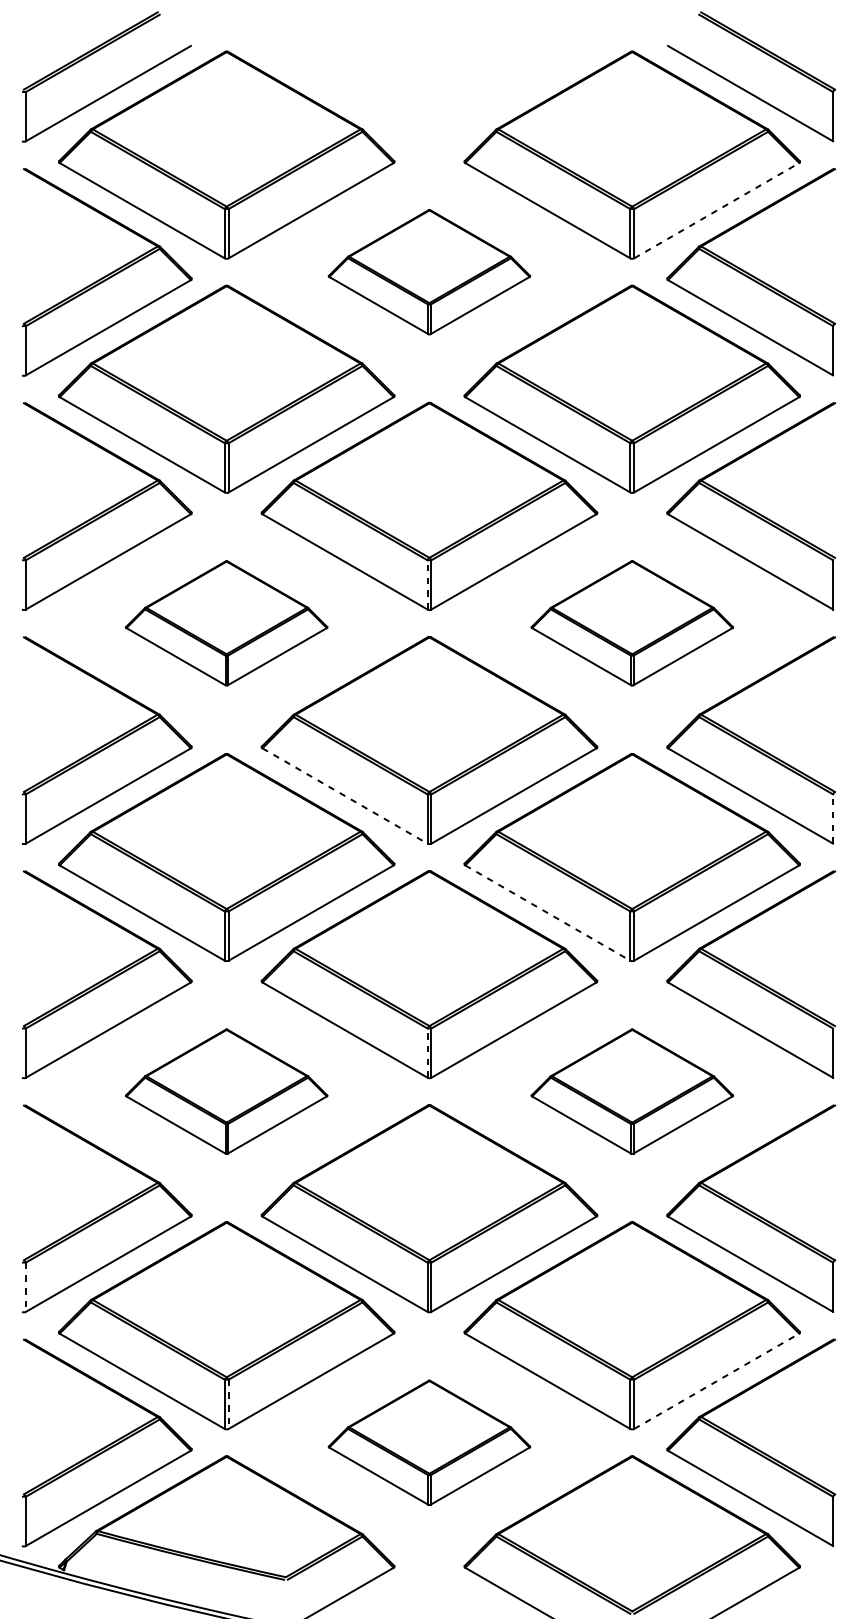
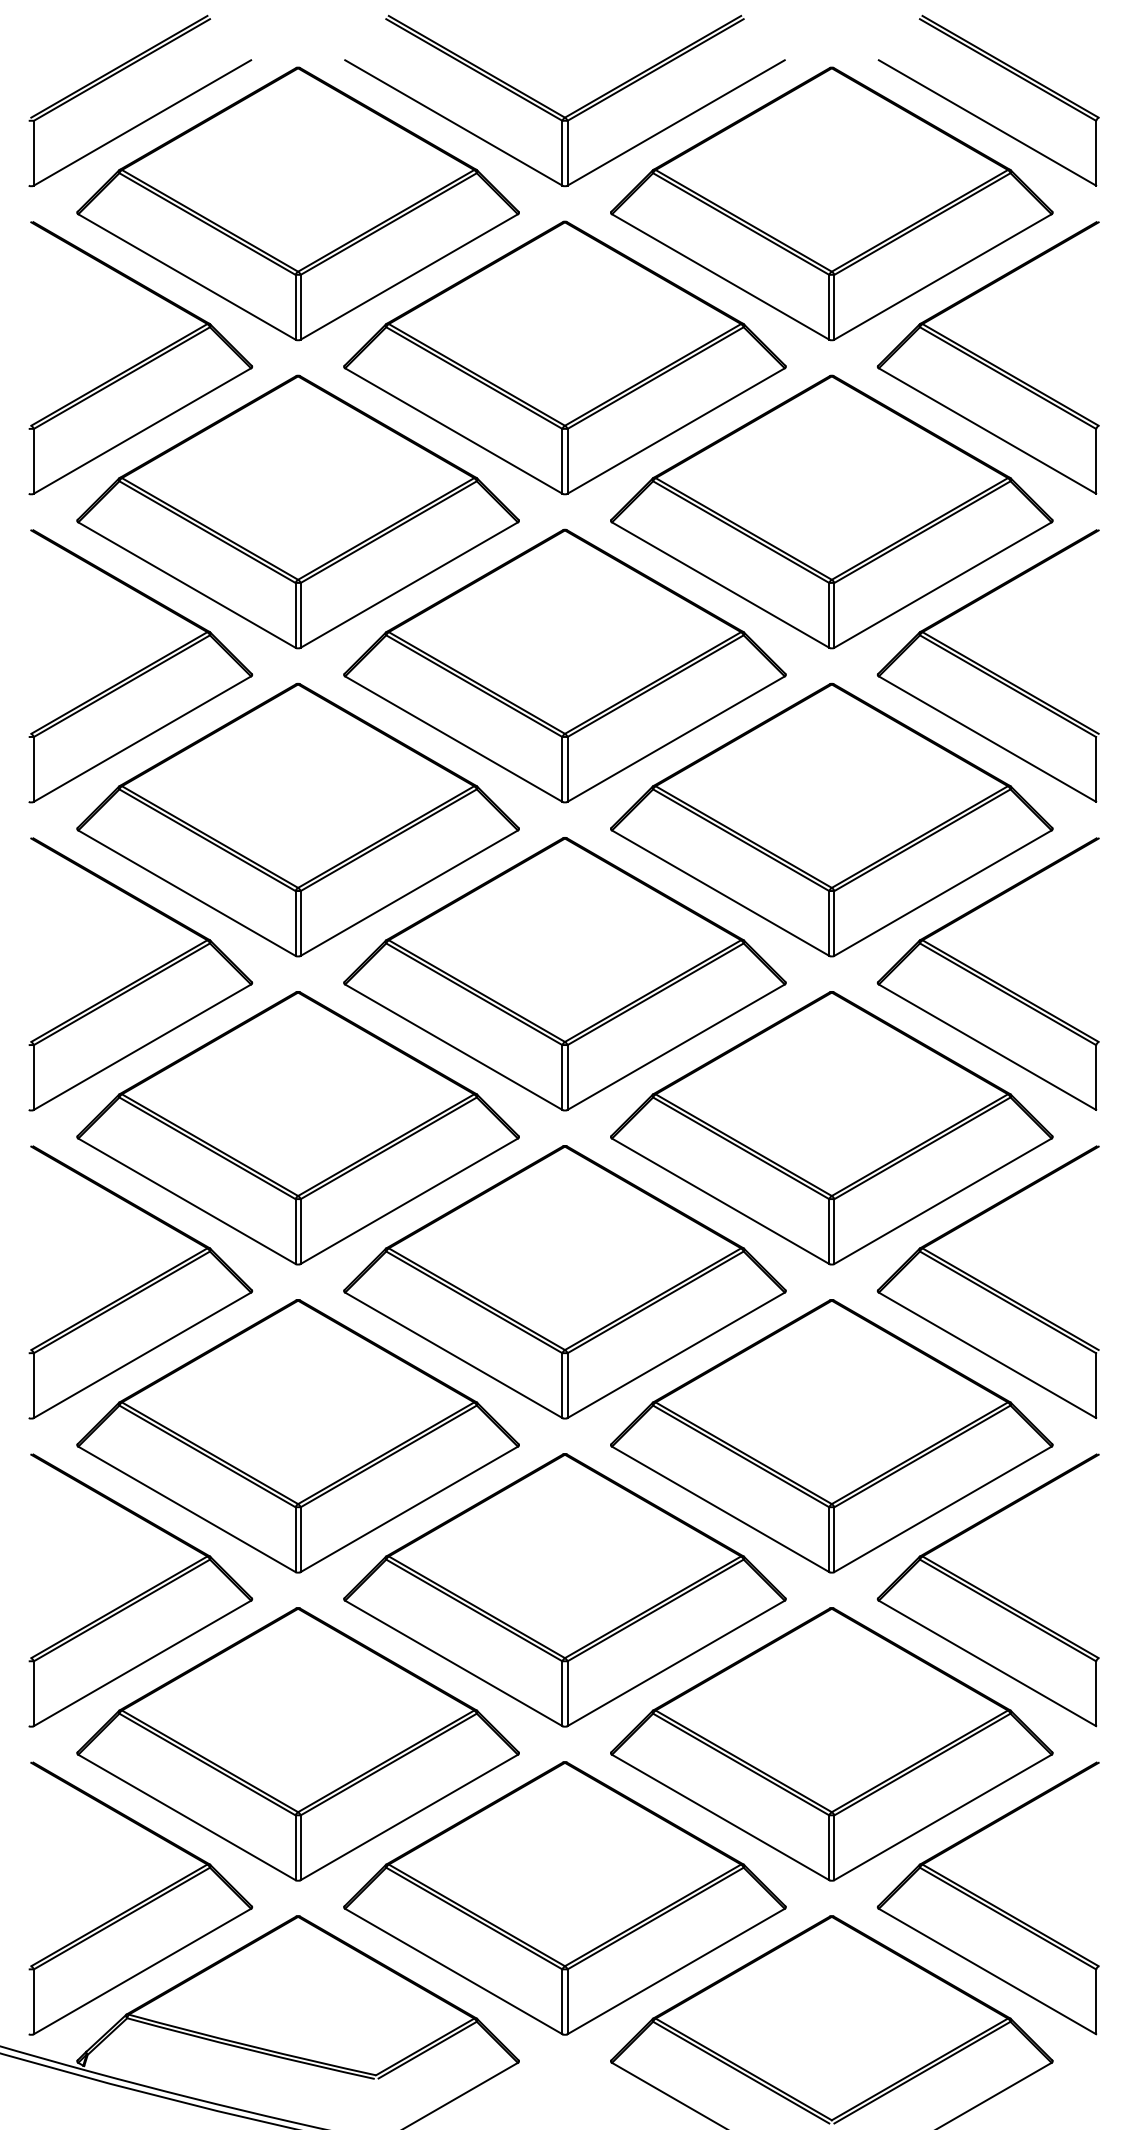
part: (424, 85) -> (558, 112), added
line: (717, 210) -> (943, 276), dashed -> solid
part: (429, 271) -> (564, 357), size x1.67
line: (427, 584) -> (562, 768), dashed -> solid
part: (226, 622) -> (297, 819), size x1.67
part: (632, 622) -> (831, 819), size x1.67
line: (345, 796) -> (454, 1047), dashed -> solid
line: (833, 818) -> (1096, 1077), dashed -> solid
line: (548, 913) -> (721, 1201), dashed -> solid
line: (427, 1053) -> (562, 1385), dashed -> solid
part: (226, 1091) -> (297, 1436), size x1.67
part: (632, 1091) -> (831, 1436), size x1.67
line: (25, 1287) -> (33, 1694), dashed -> solid
line: (717, 1381) -> (943, 1817), dashed -> solid
line: (228, 1404) -> (300, 1848), dashed -> solid
part: (429, 1442) -> (564, 1898), size x1.67

